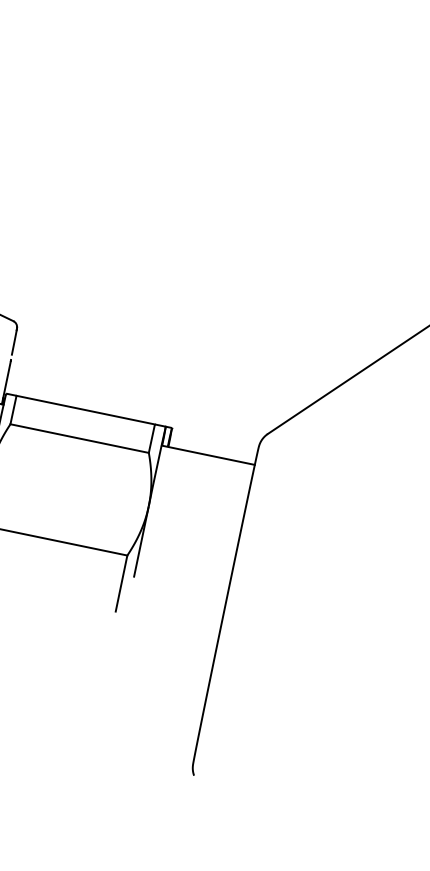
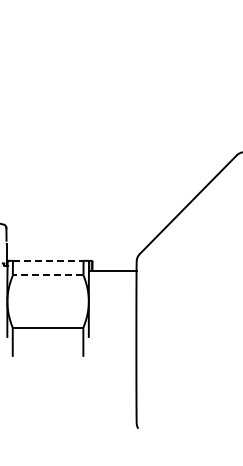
line: (86, 409) -> (48, 260), solid -> dashed
line: (78, 438) -> (47, 275), solid -> dashed

